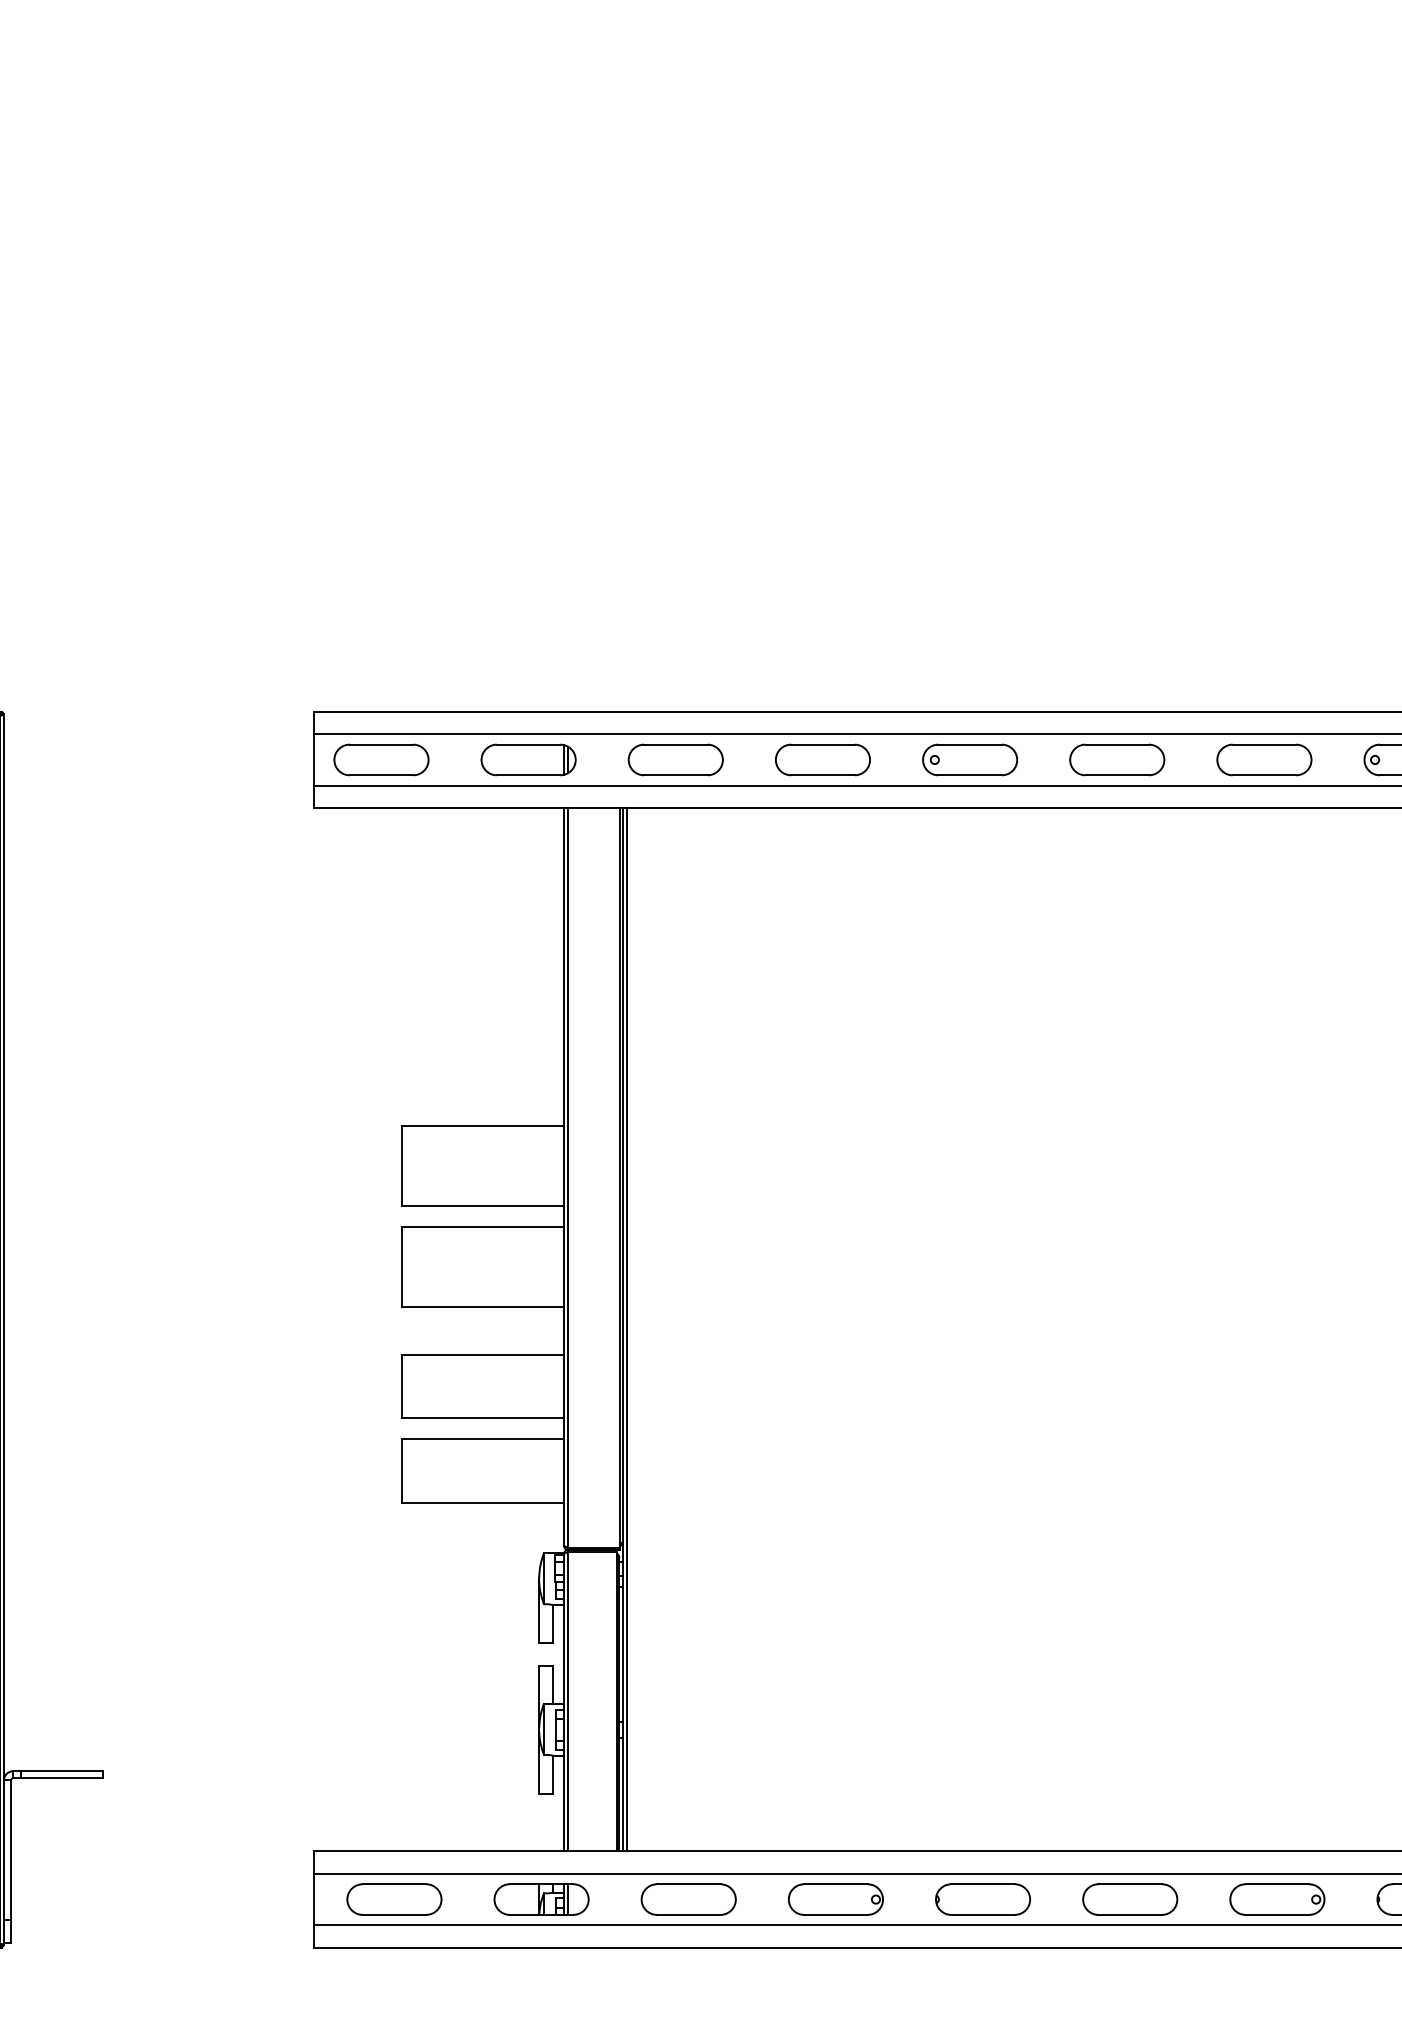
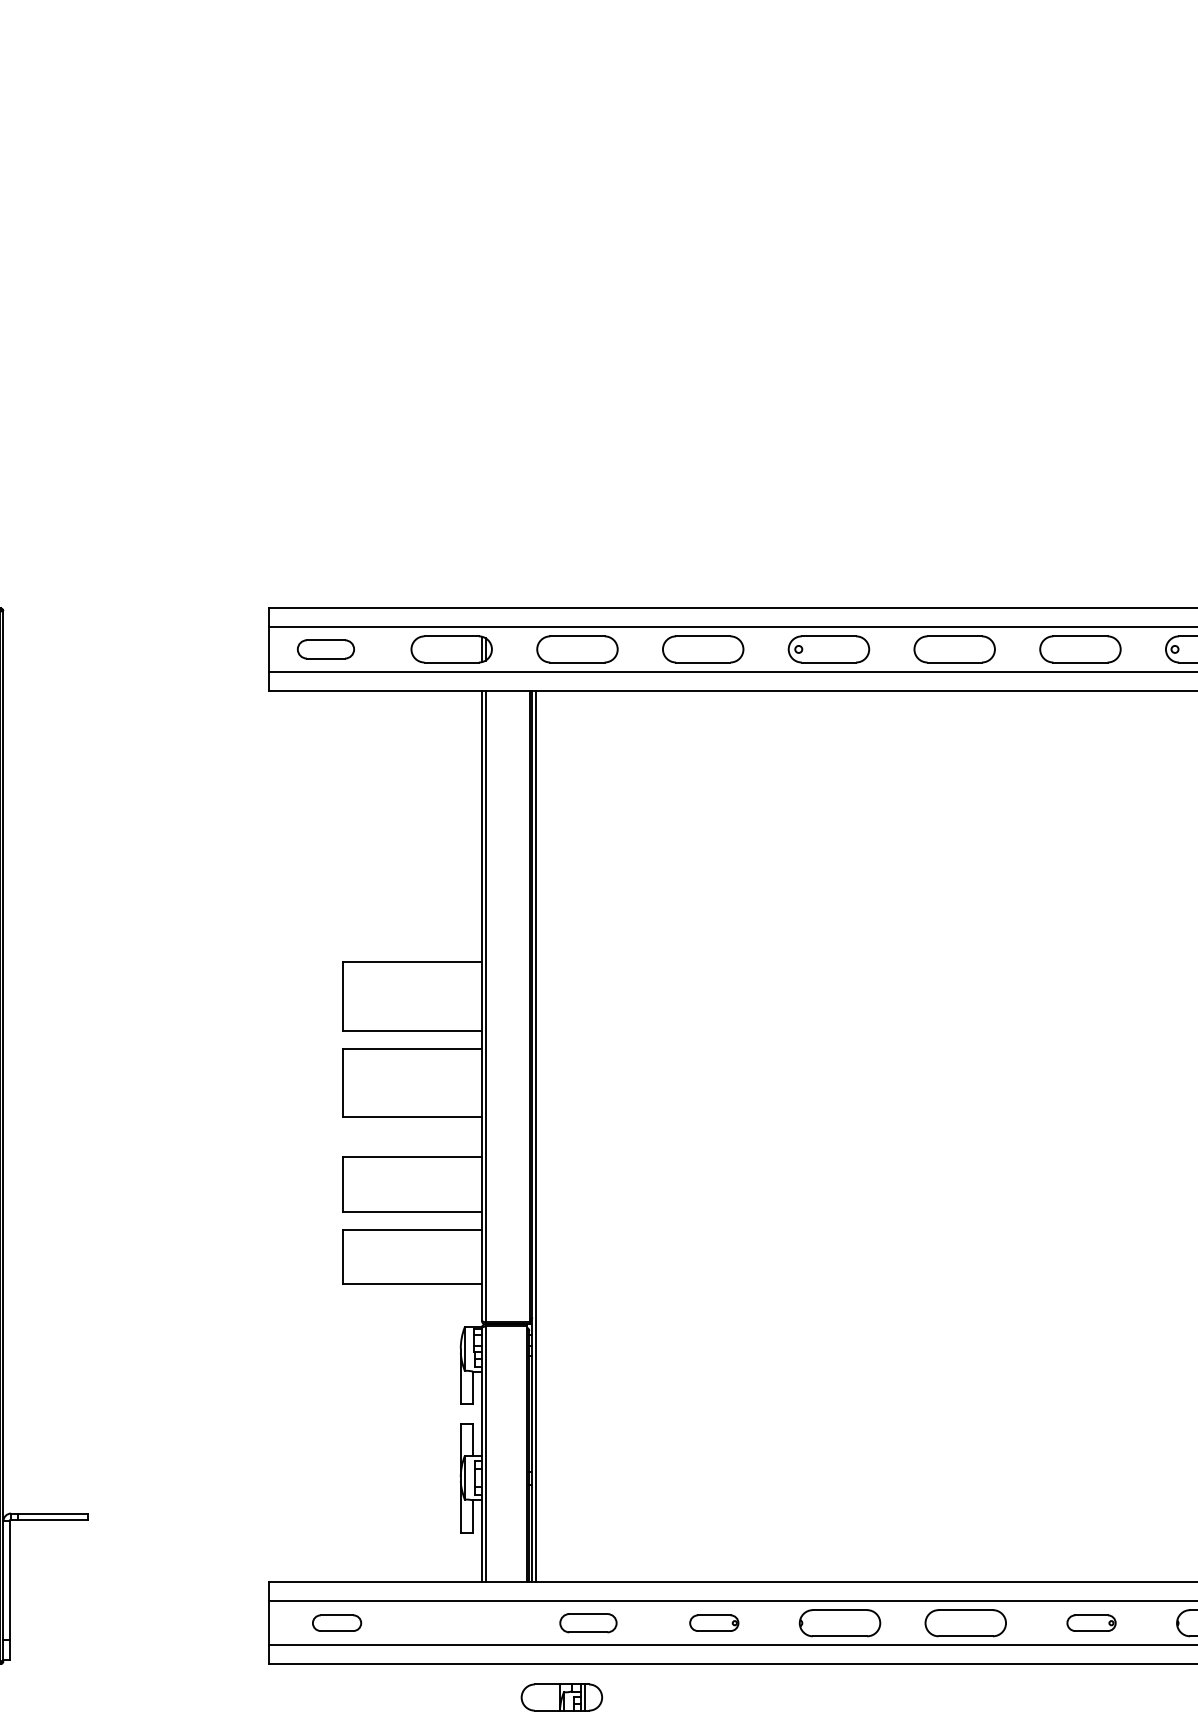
part: (381, 759) -> (325, 649), size x0.7
part: (394, 1899) -> (337, 1623), size x0.6
part: (541, 1899) -> (561, 1697), moved
part: (688, 1899) -> (588, 1623), size x0.7
part: (835, 1899) -> (713, 1623), size x0.6
part: (1277, 1899) -> (1091, 1623), size x0.6

